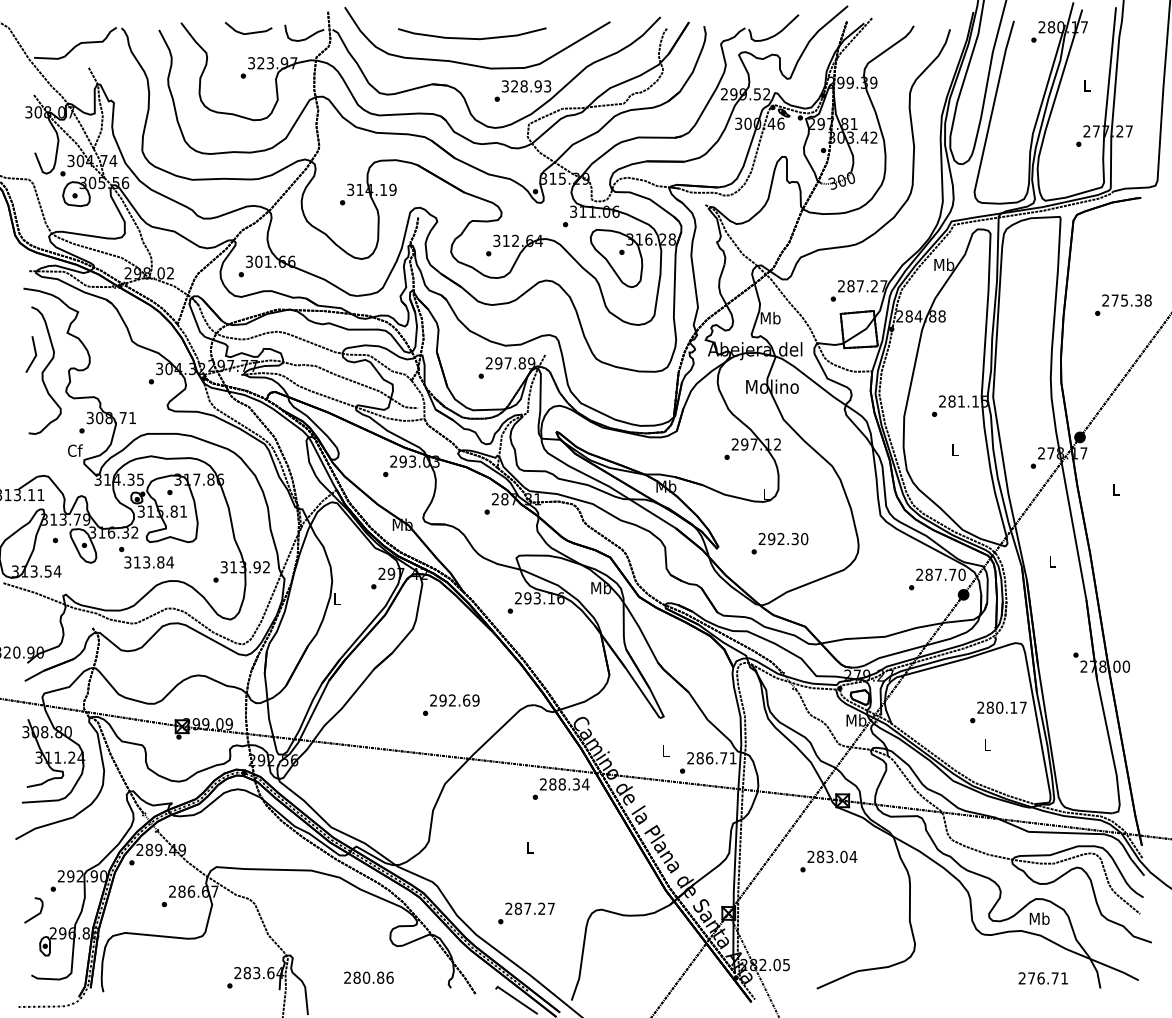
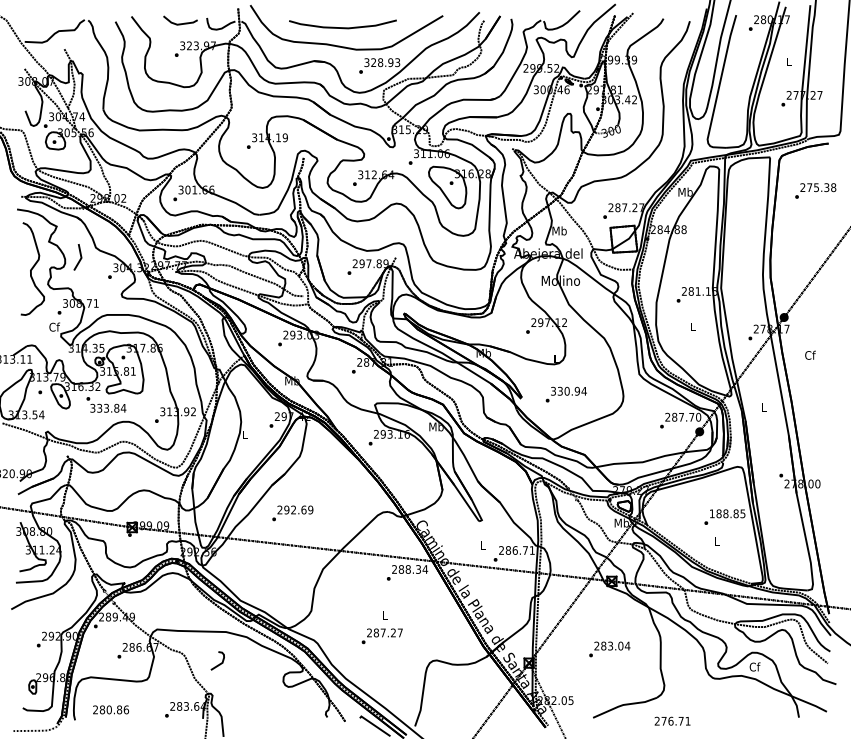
text: (1123, 304) -> (815, 190), moved
line: (34, 352) -> (80, 255), moved
text: (1115, 489) -> (809, 355), L -> Cf
text: (783, 538) -> (568, 390), 292.30 -> 330.94
text: (136, 562) -> (99, 408), 313.84 -> 333.84
text: (451, 704) -> (292, 512), moved
text: (1001, 707) -> (727, 513), 280.17 -> 188.85
text: (828, 861) -> (609, 649), moved
curve: (37, 913) -> (220, 663), moved
text: (526, 913) -> (382, 636), moved
text: (1039, 918) -> (754, 666), Mb -> Cf
text: (368, 977) -> (110, 709), moved
text: (1042, 978) -> (672, 721), moved

